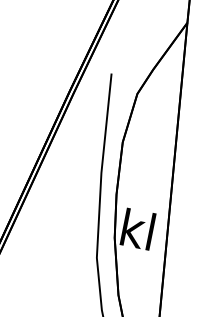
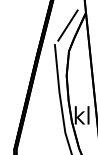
line: (144, 40) -> (67, 25), added

